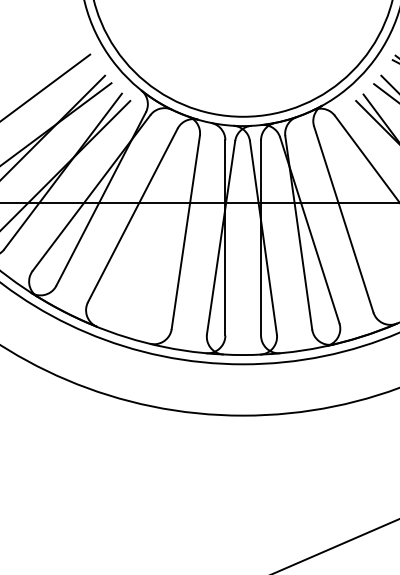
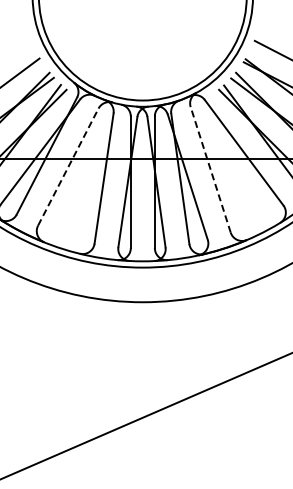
line: (133, 216) -> (68, 167), solid -> dashed
line: (343, 218) -> (210, 169), solid -> dashed

